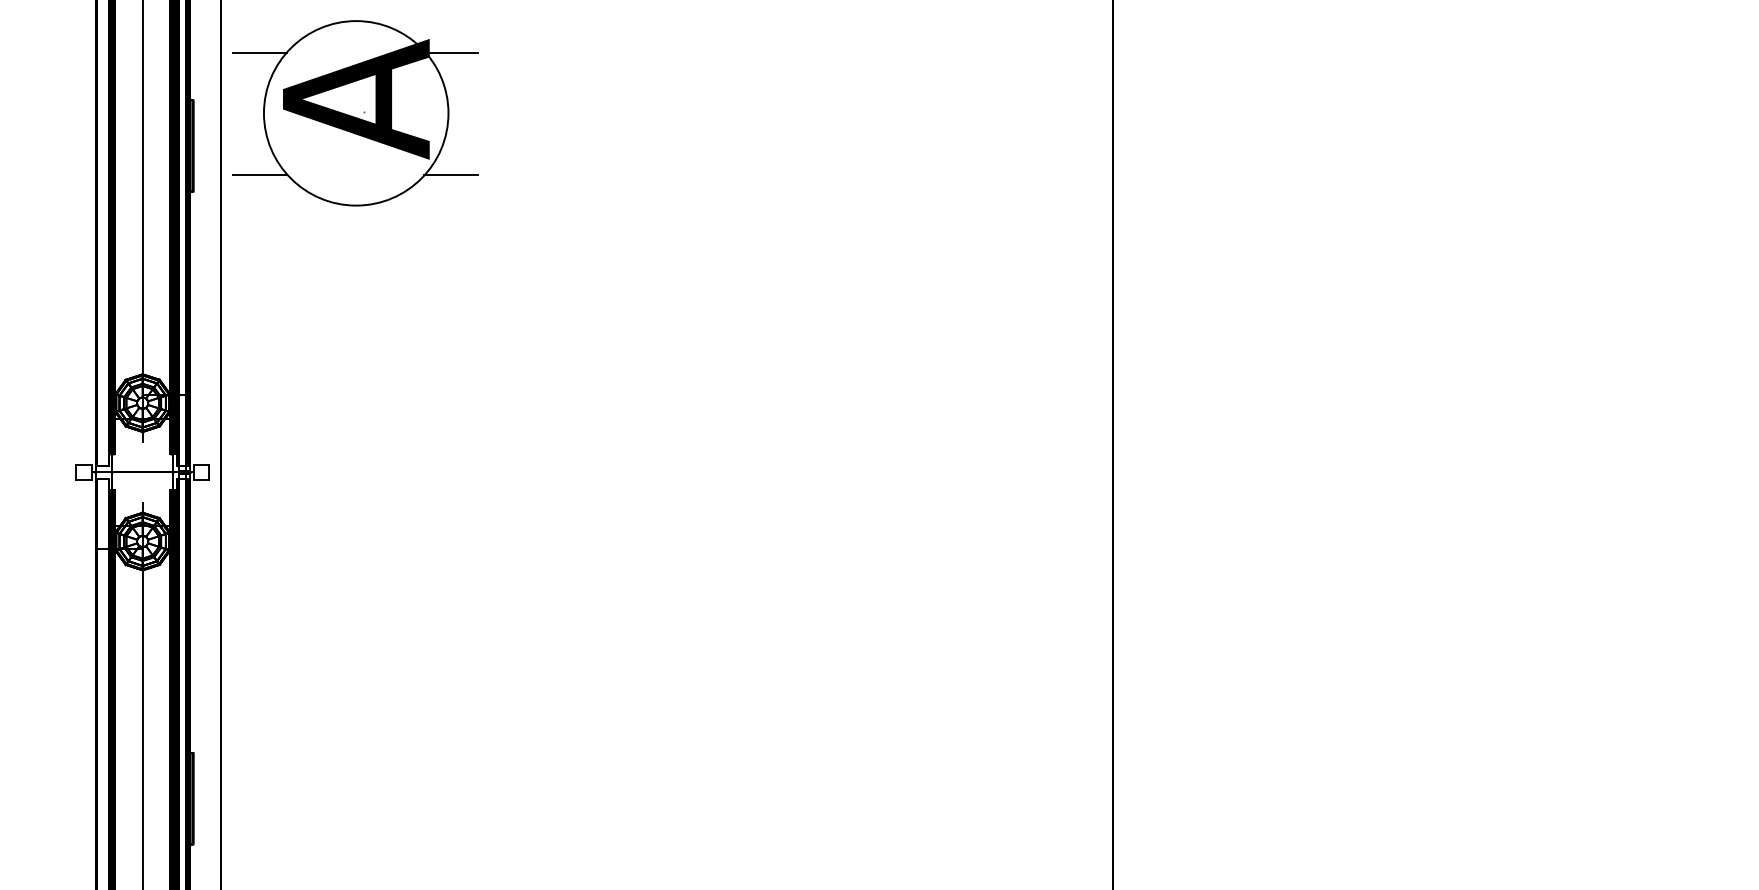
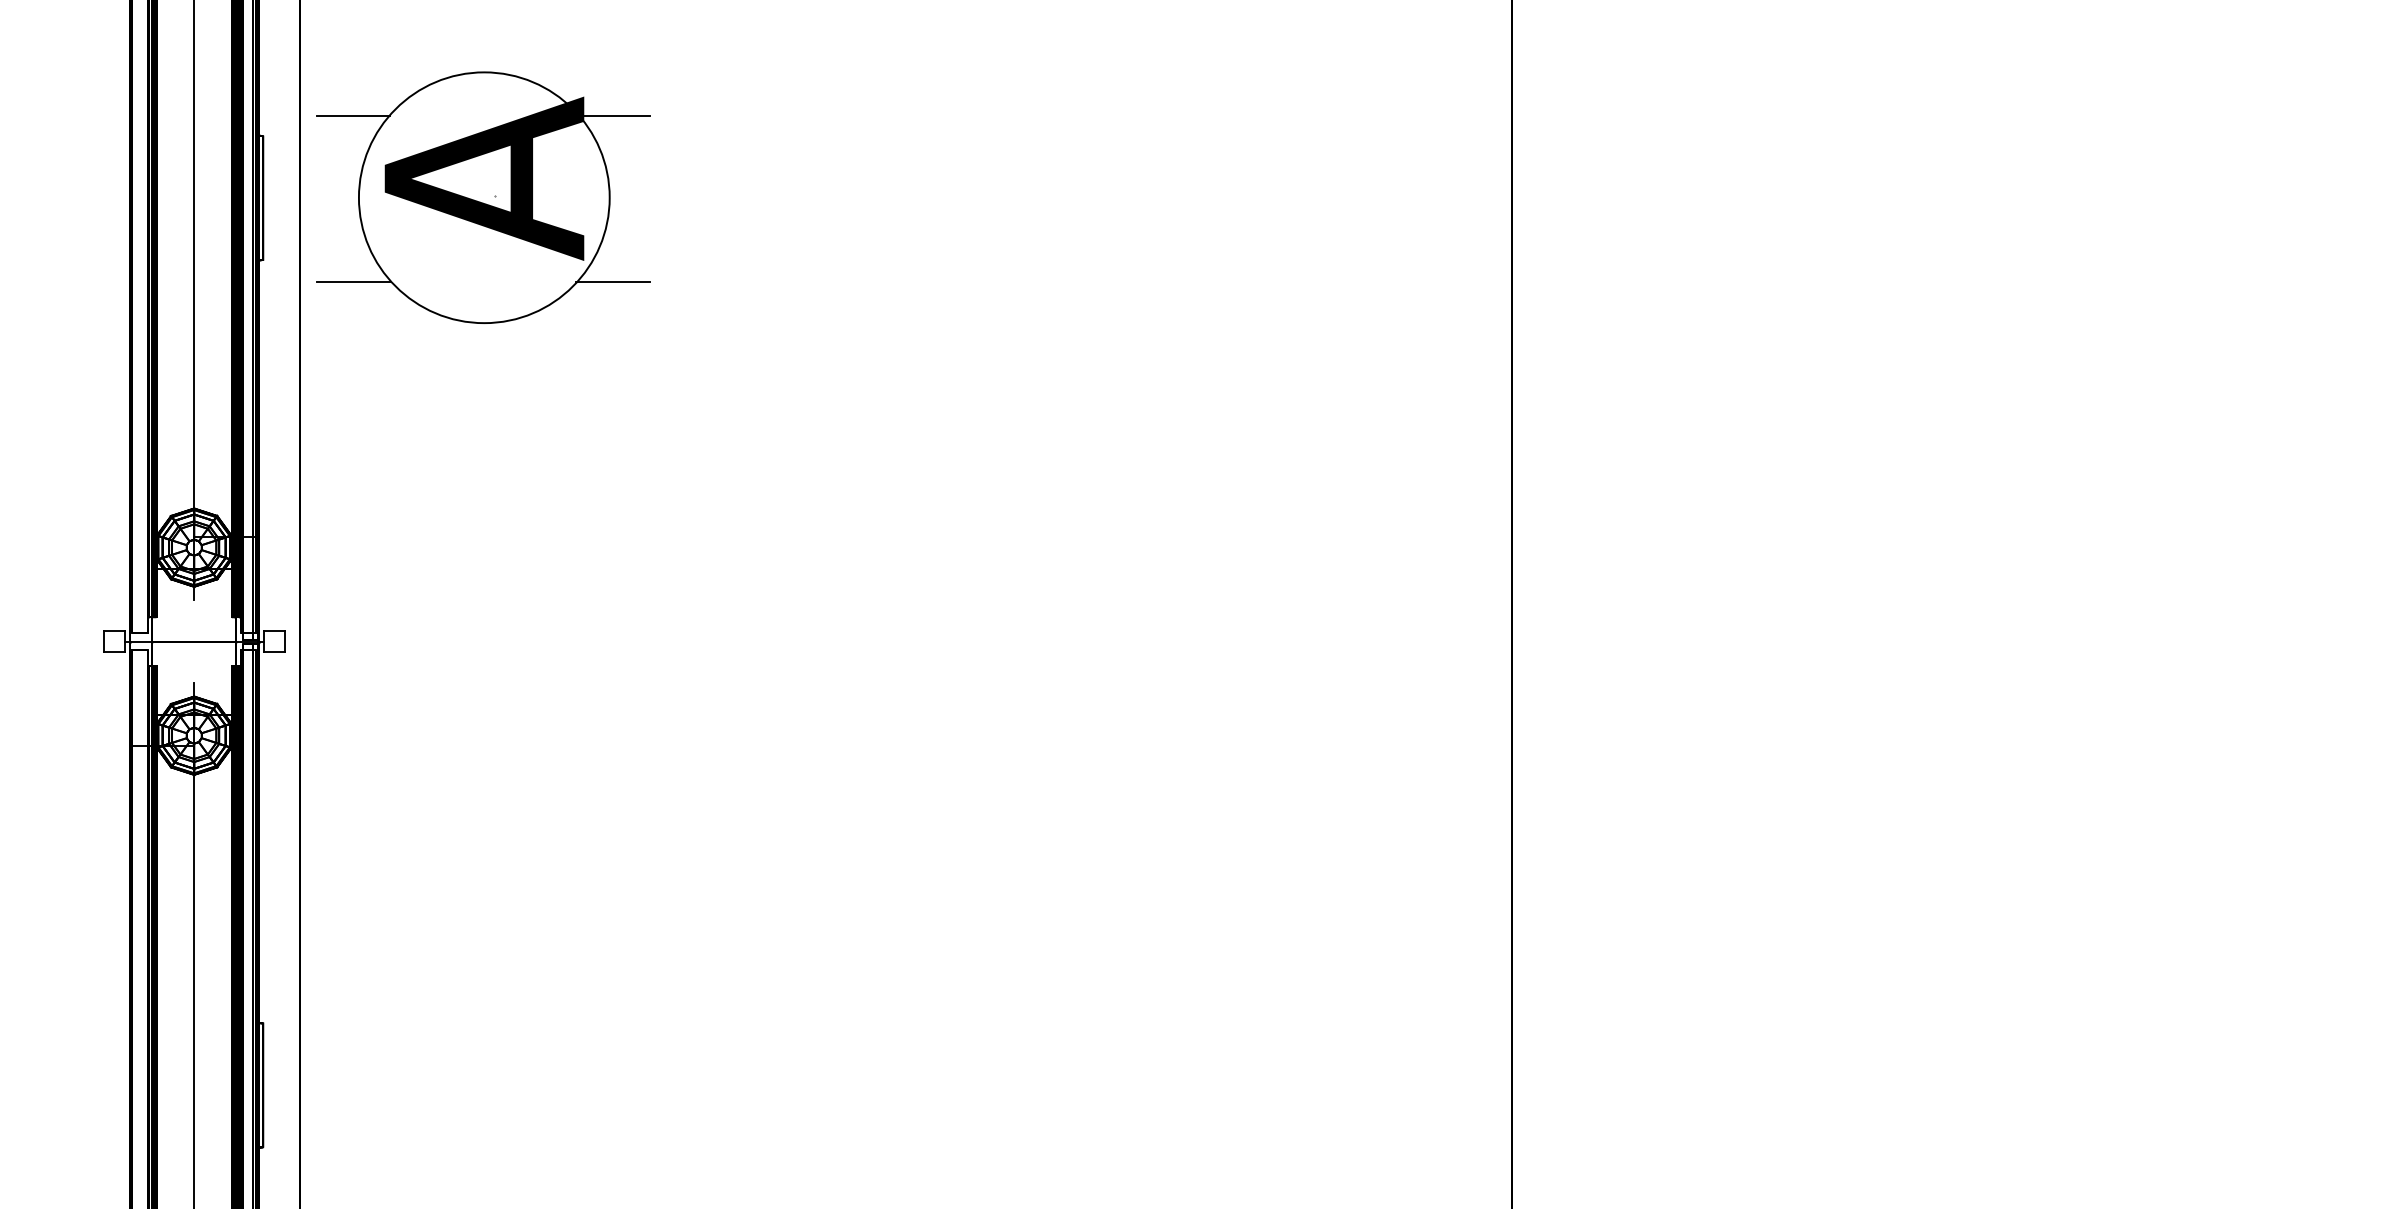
part: (355, 113) -> (483, 197), moved

